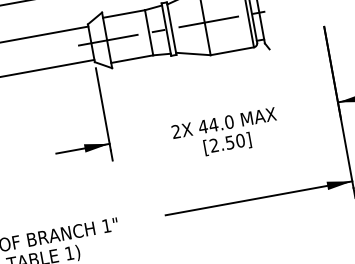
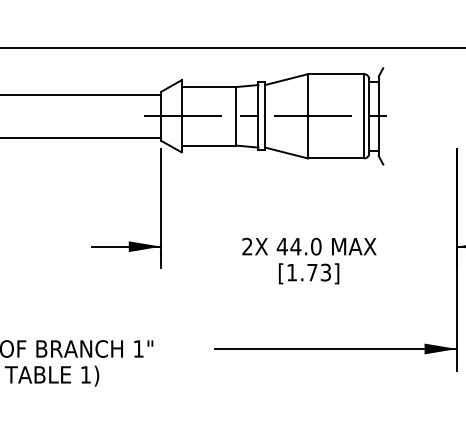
text: (227, 143) -> (309, 272), [2.50] -> [1.73]

